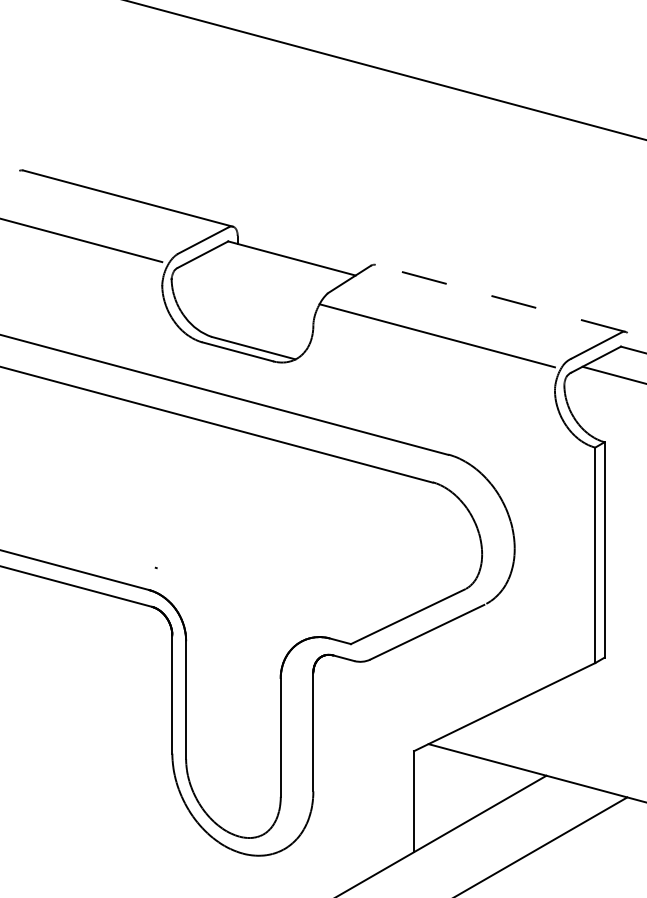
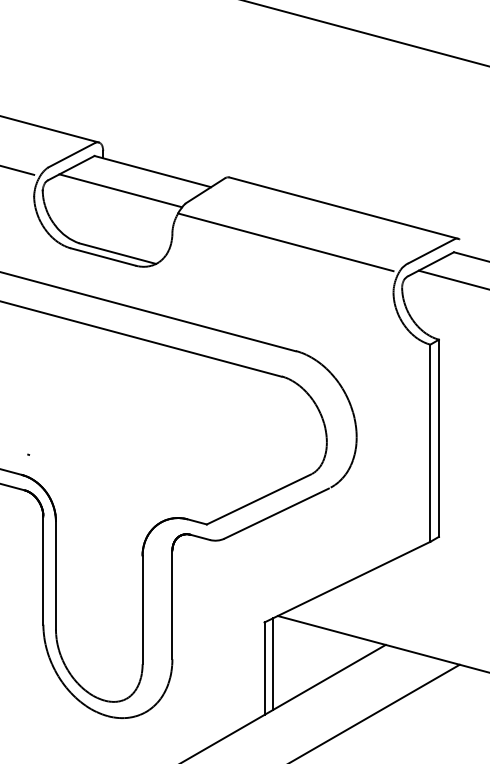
line: (256, 279) -> (120, 190), added
line: (500, 298) -> (343, 208), dashed -> solid
line: (423, 796) -> (273, 663), added

